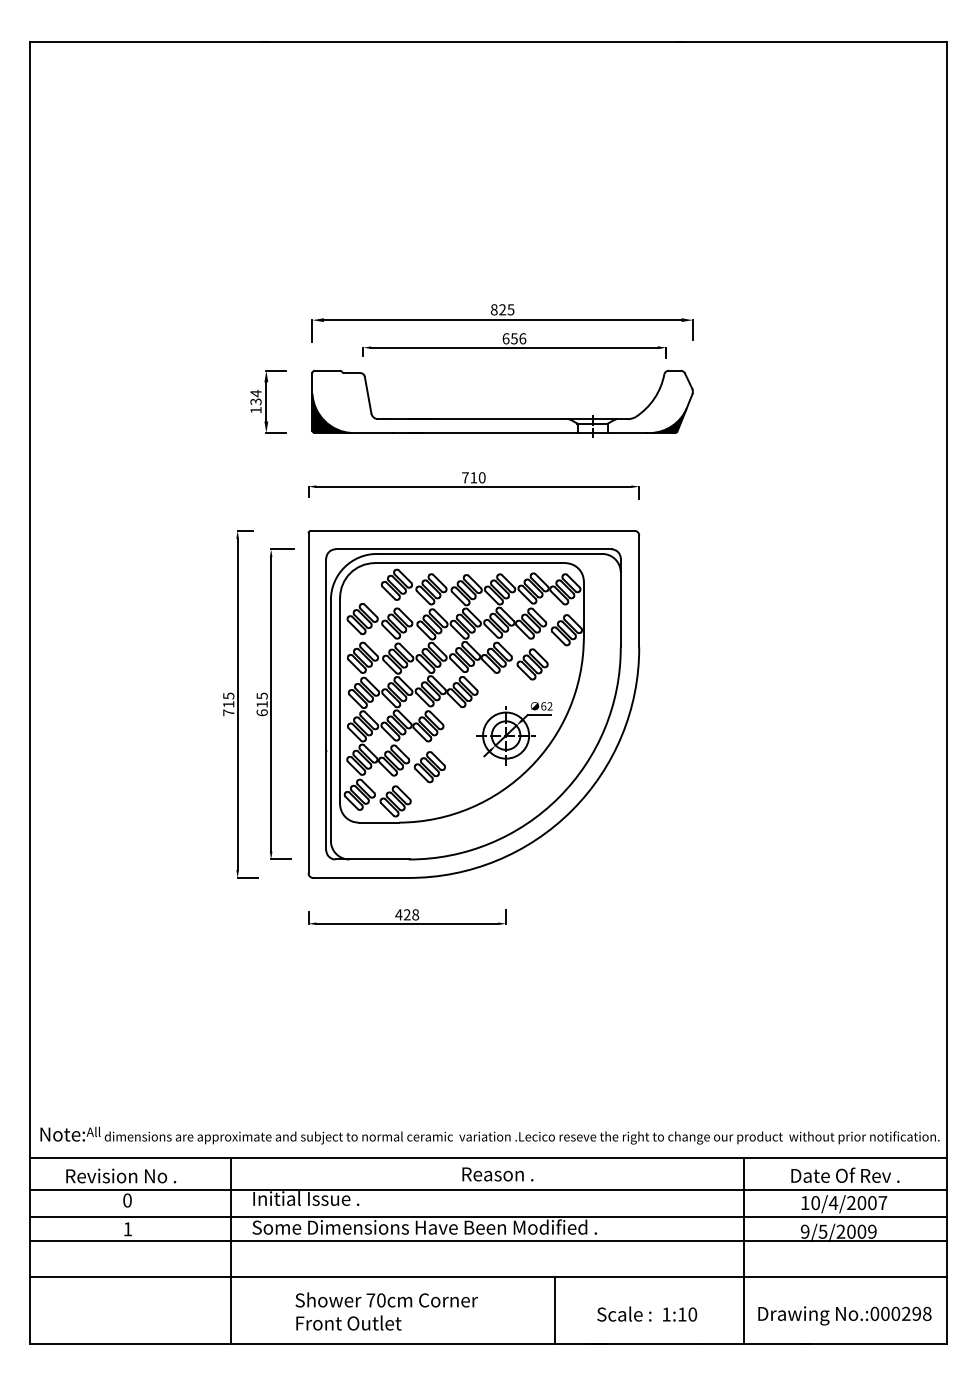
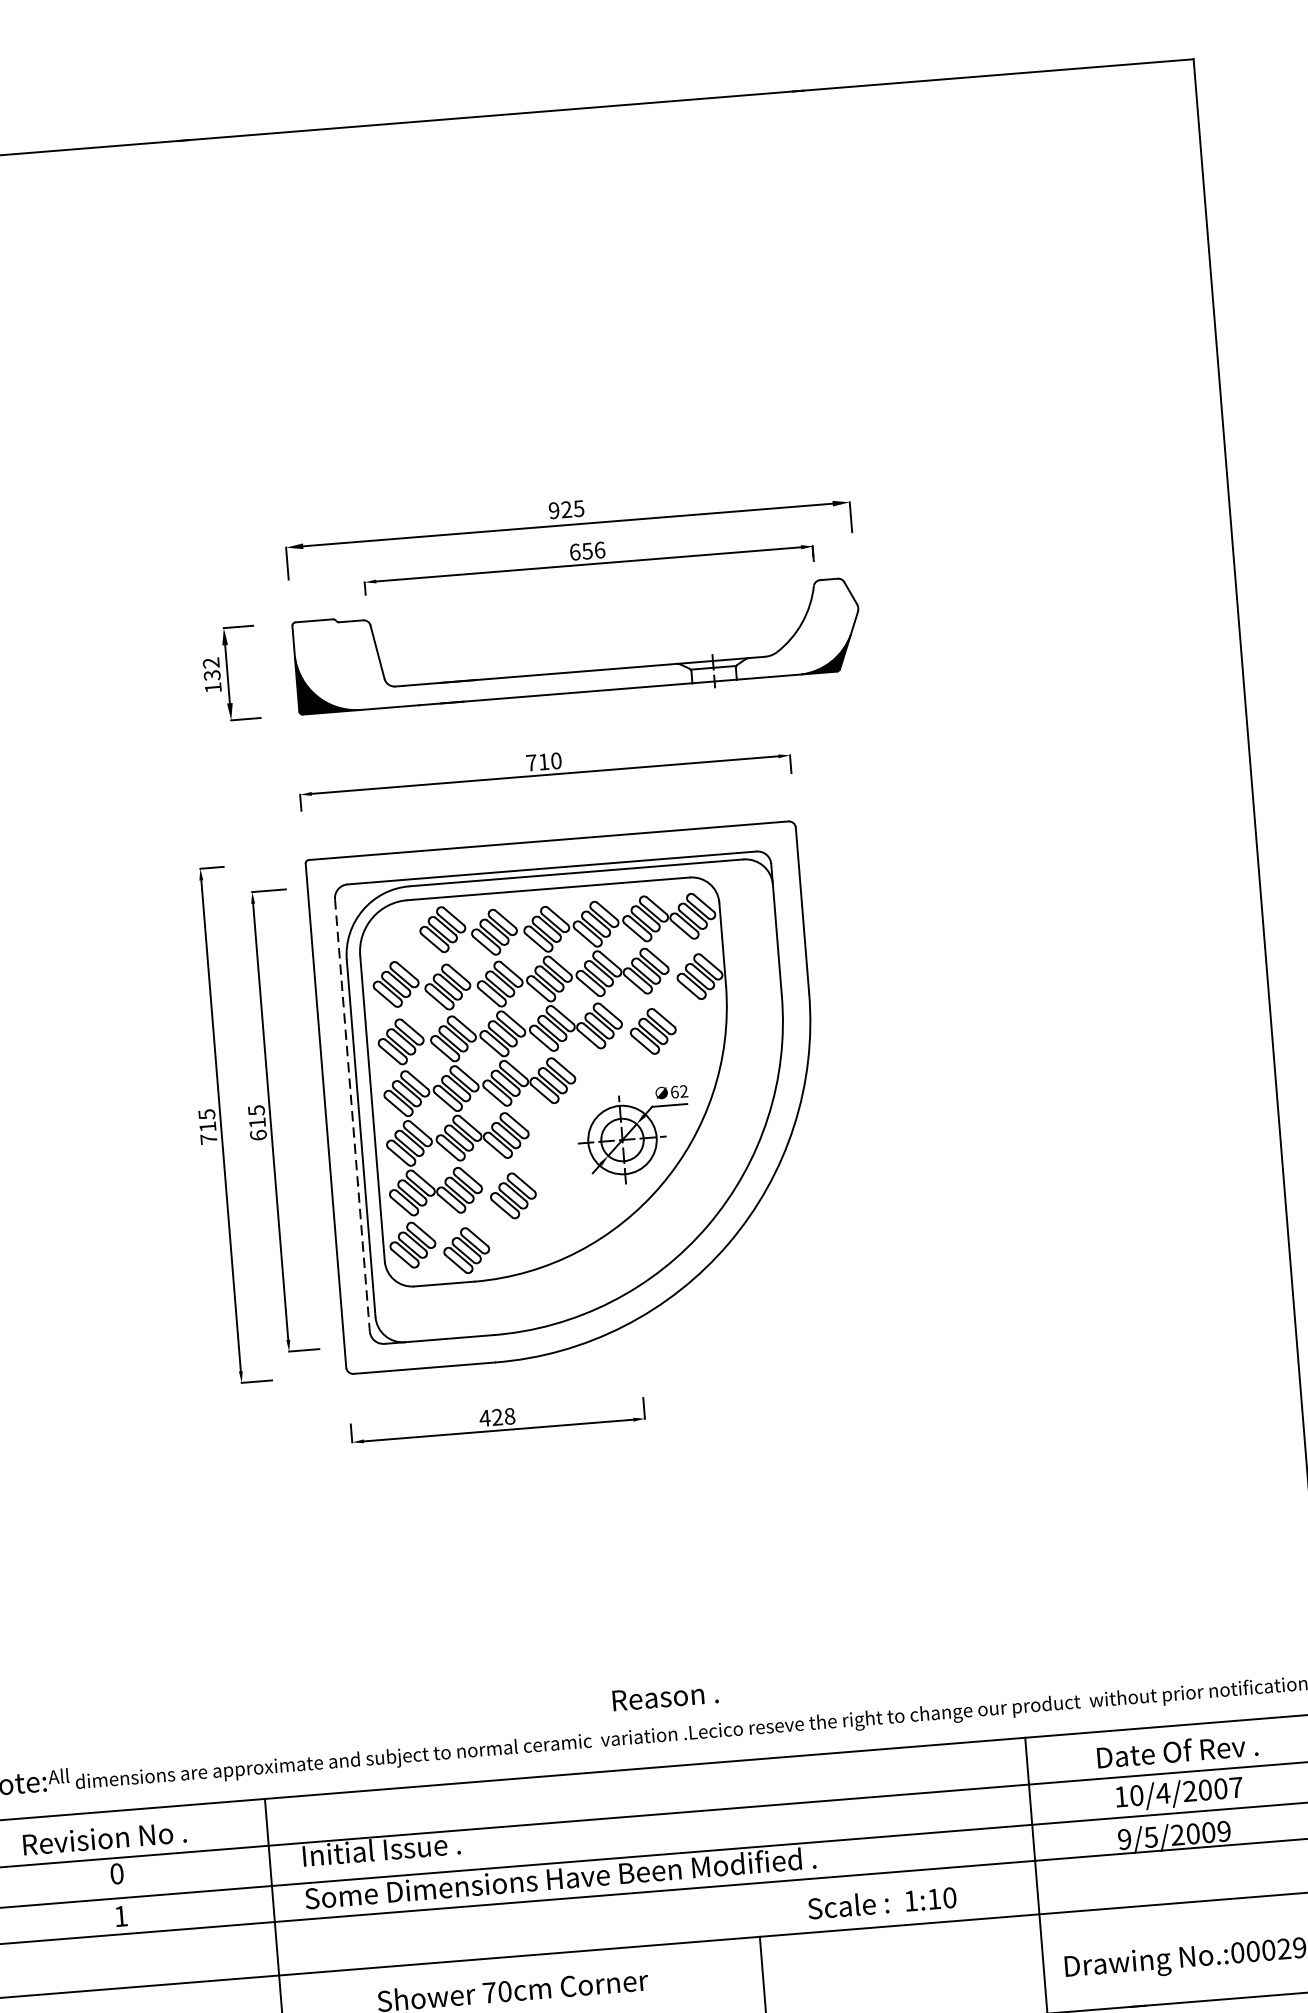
text: (493, 309) -> (553, 510), 825 -> 925
text: (255, 393) -> (210, 663), 4 -> 2
line: (326, 704) -> (352, 1115), solid -> dashed
text: (497, 1174) -> (664, 1697), moved
text: (647, 1313) -> (882, 1901), moved

